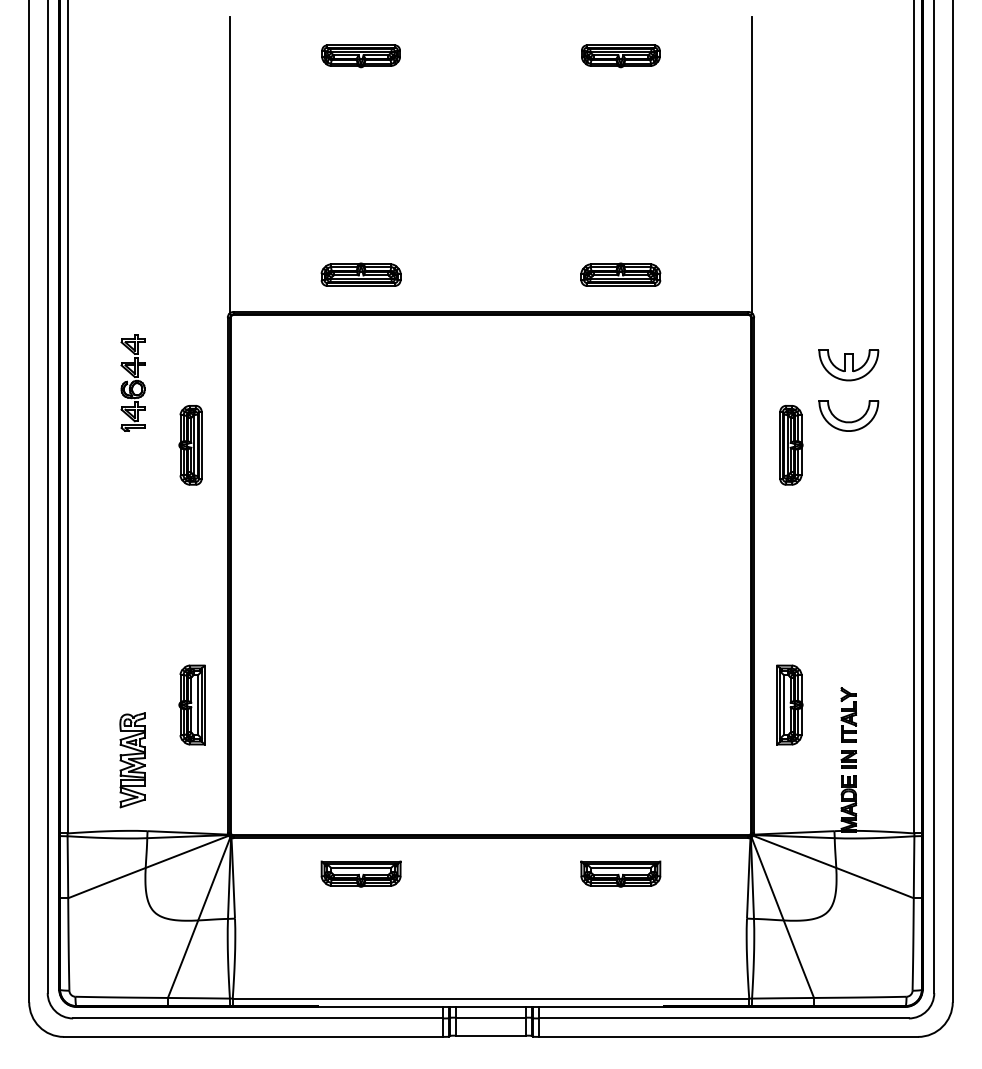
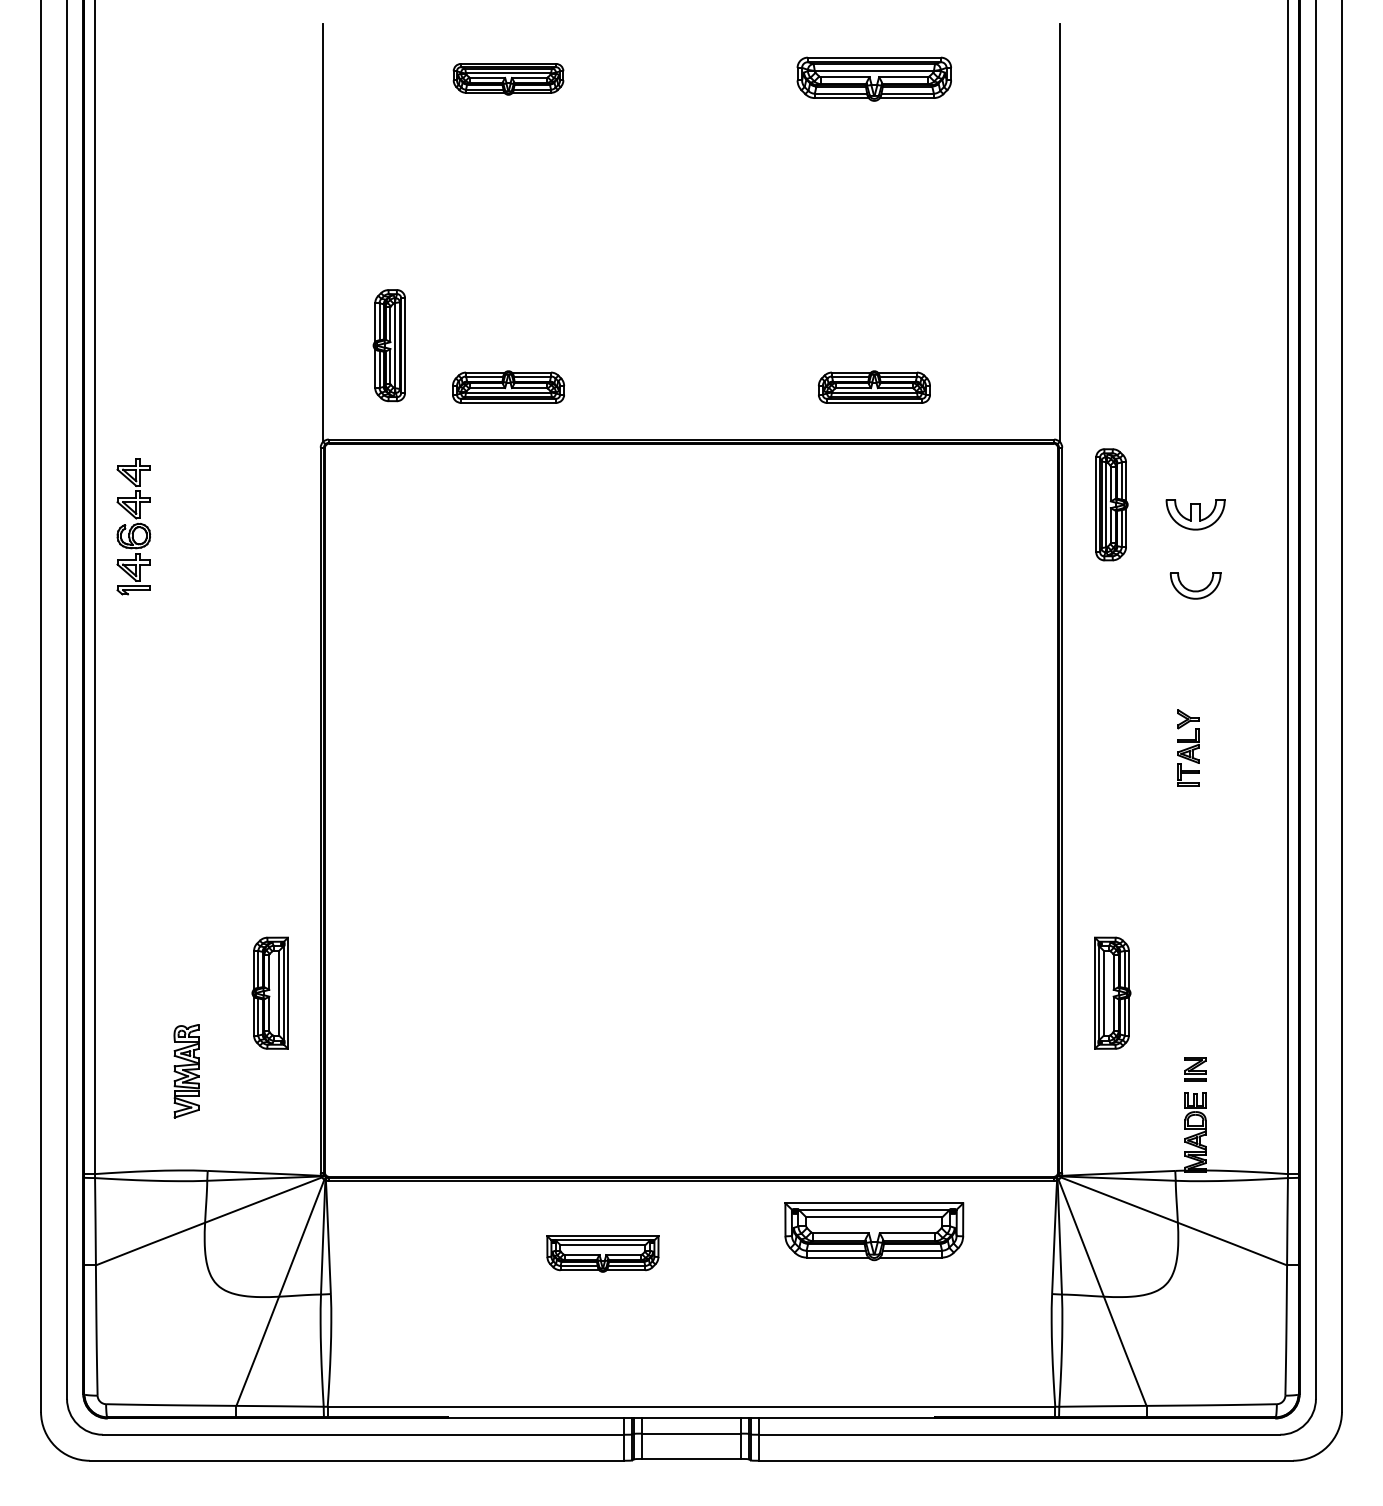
part: (620, 56) -> (873, 79), size x1.4
part: (848, 365) -> (1195, 514), size x0.7
part: (132, 382) -> (132, 526), moved
part: (848, 415) -> (1195, 585), size x0.6
part: (190, 445) -> (389, 345), moved
part: (791, 445) -> (1111, 505), moved
part: (848, 714) -> (1188, 747), moved
part: (132, 760) -> (186, 1071), size x0.7
part: (360, 873) -> (602, 1253), moved
part: (620, 873) -> (873, 1230), size x1.6

